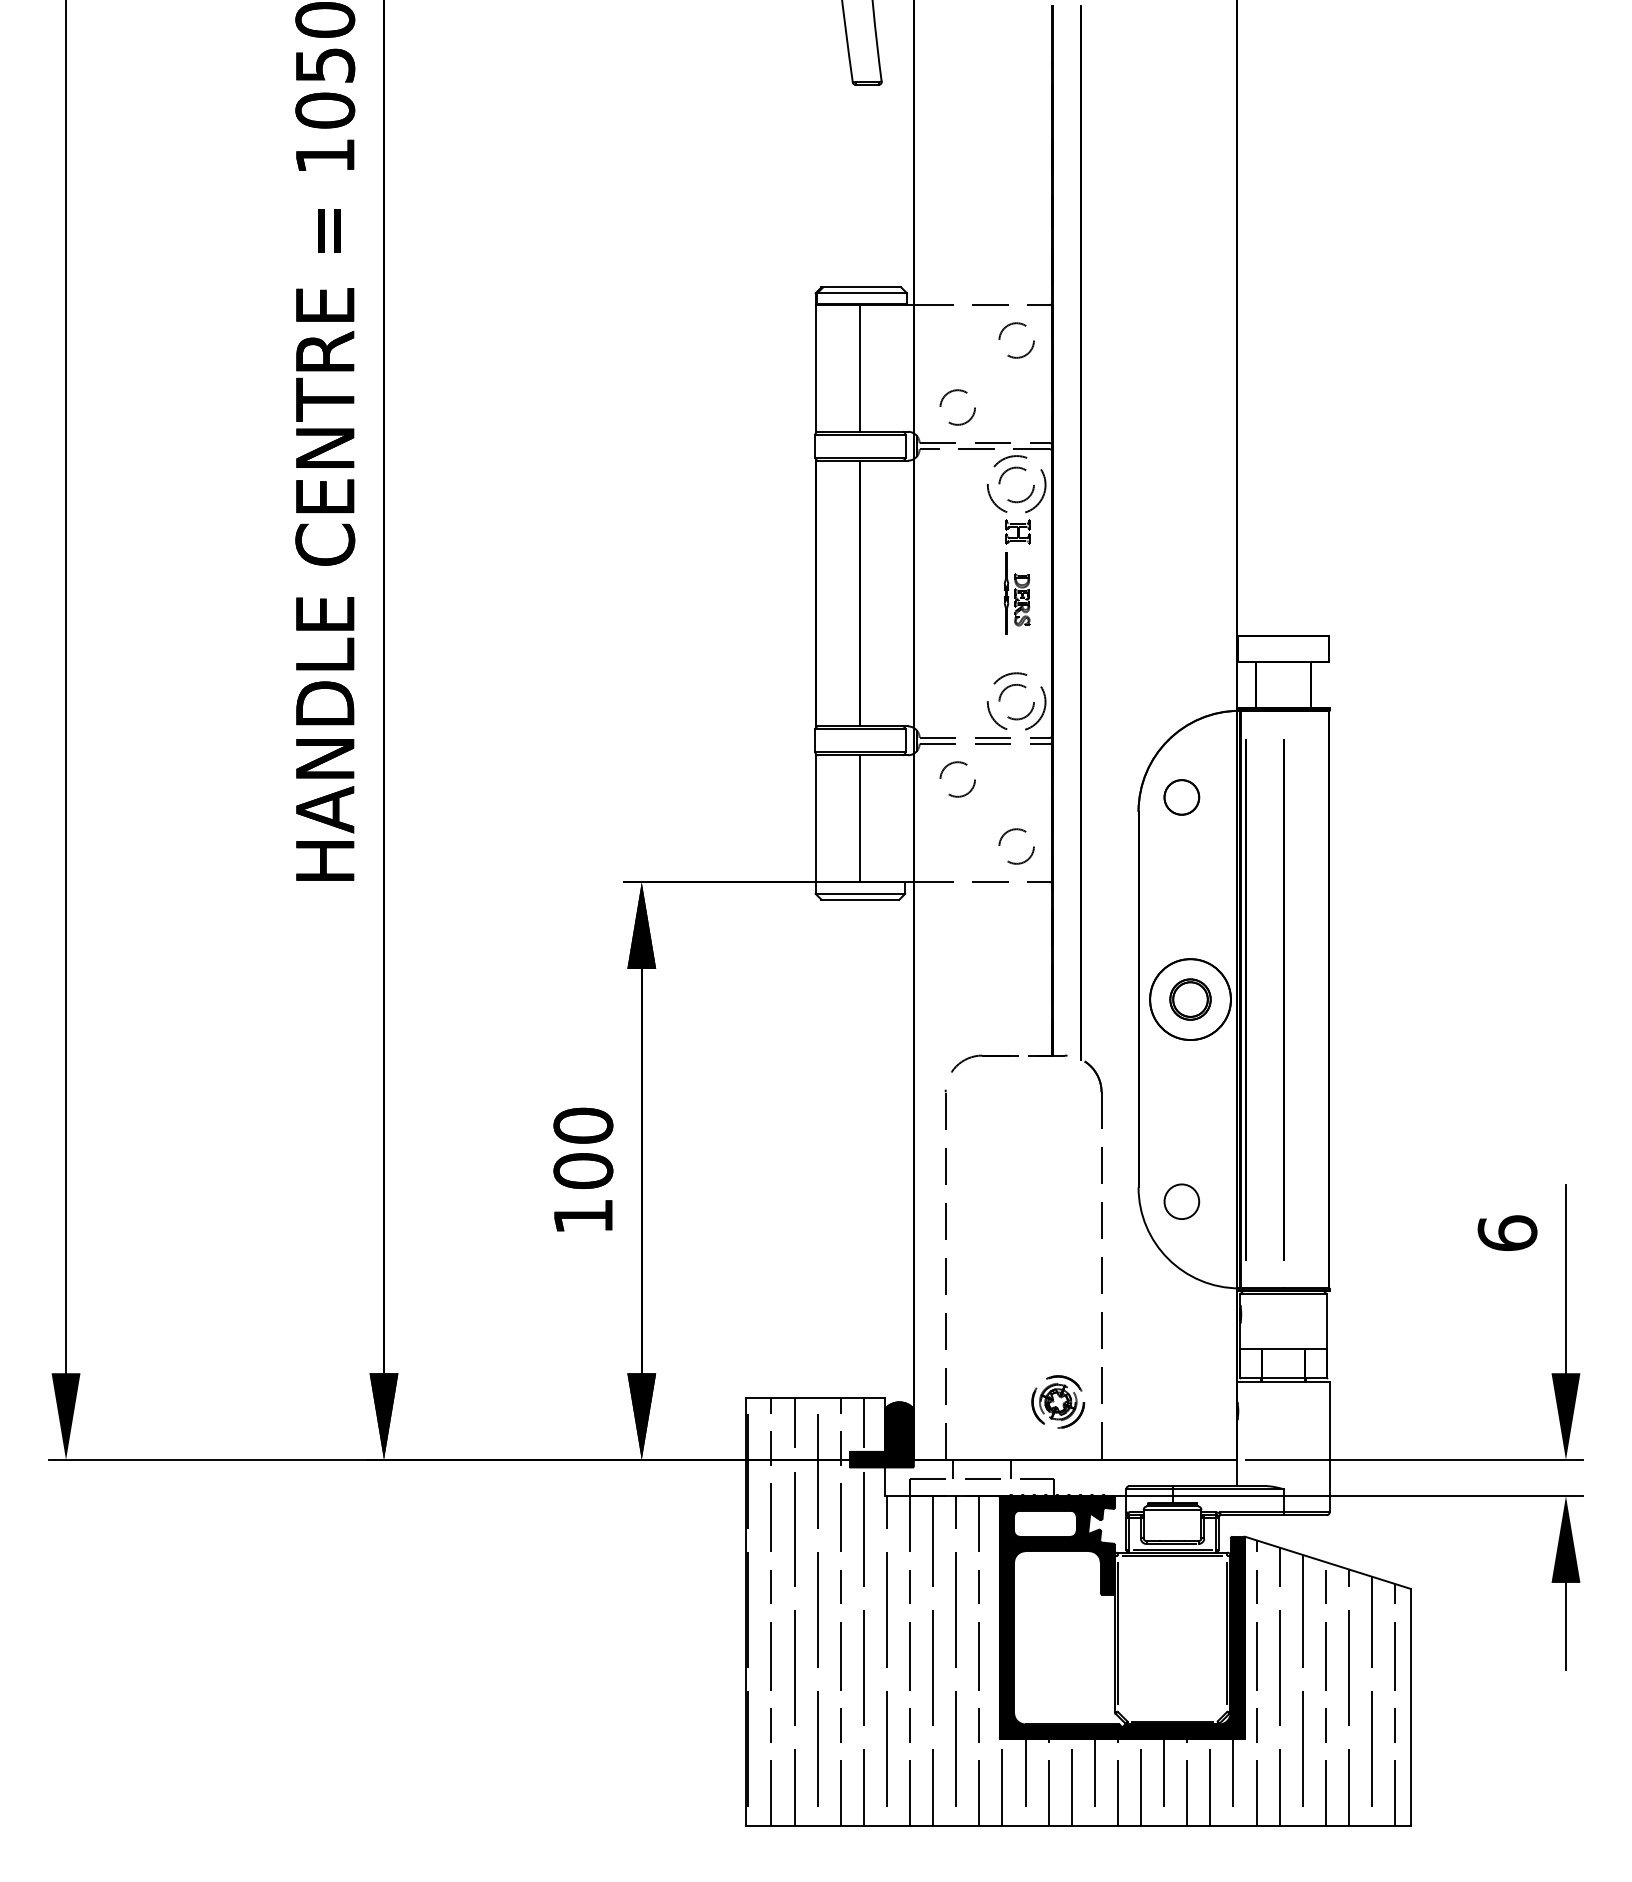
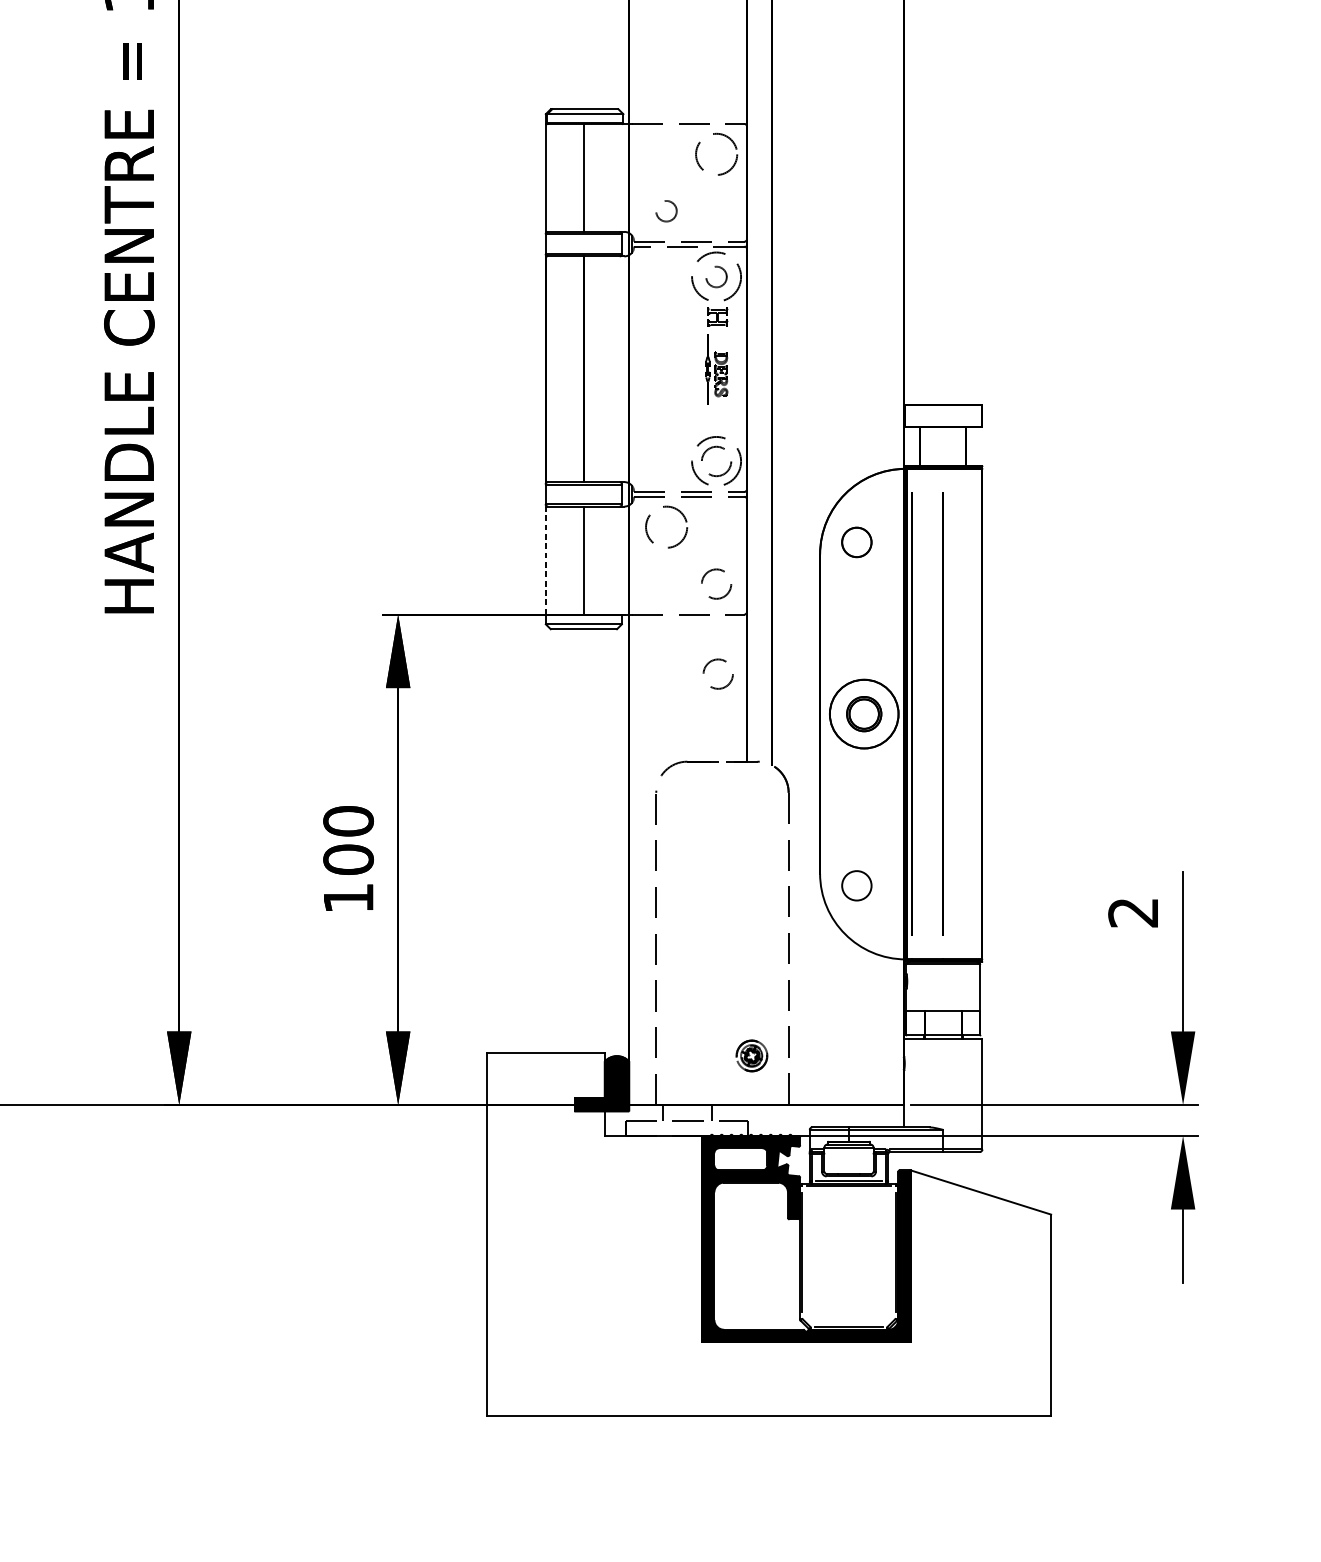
circle: (1016, 340) -> (716, 154), size x1.4
circle: (957, 407) -> (666, 211), size x0.7
circle: (1016, 484) -> (716, 276), size x0.7
circle: (957, 779) -> (666, 527), size x1.4
line: (815, 818) -> (545, 560), solid -> dashed
circle: (1018, 952) -> (718, 674), added
text: (1507, 1233) -> (1133, 912), 6 -> 2
part: (1058, 1401) -> (752, 1055), size x0.7
hatch: (1071, 1611) -> (763, 1233), removed

